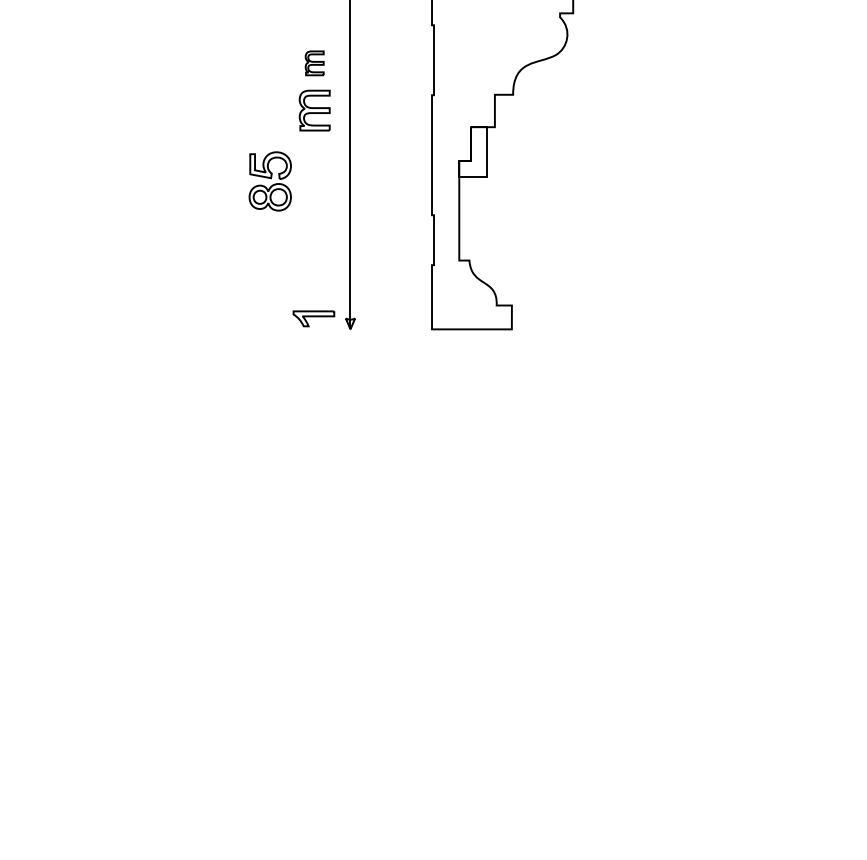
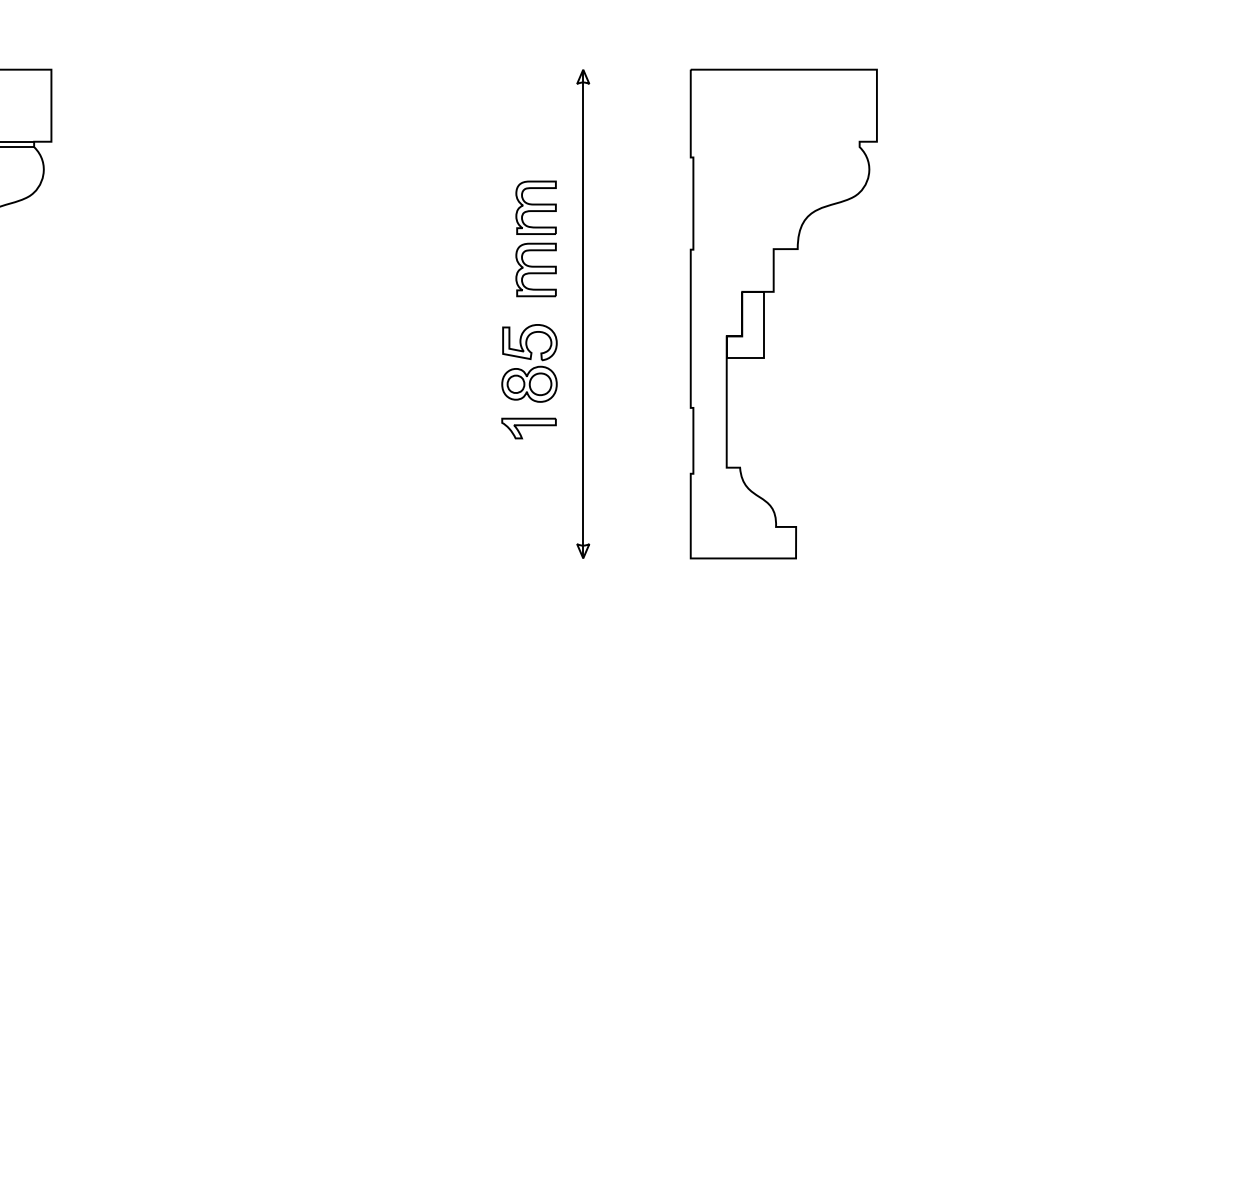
part: (314, 63) -> (535, 207), size x1.67
part: (270, 181) -> (529, 363), moved
part: (313, 318) -> (528, 428), moved

